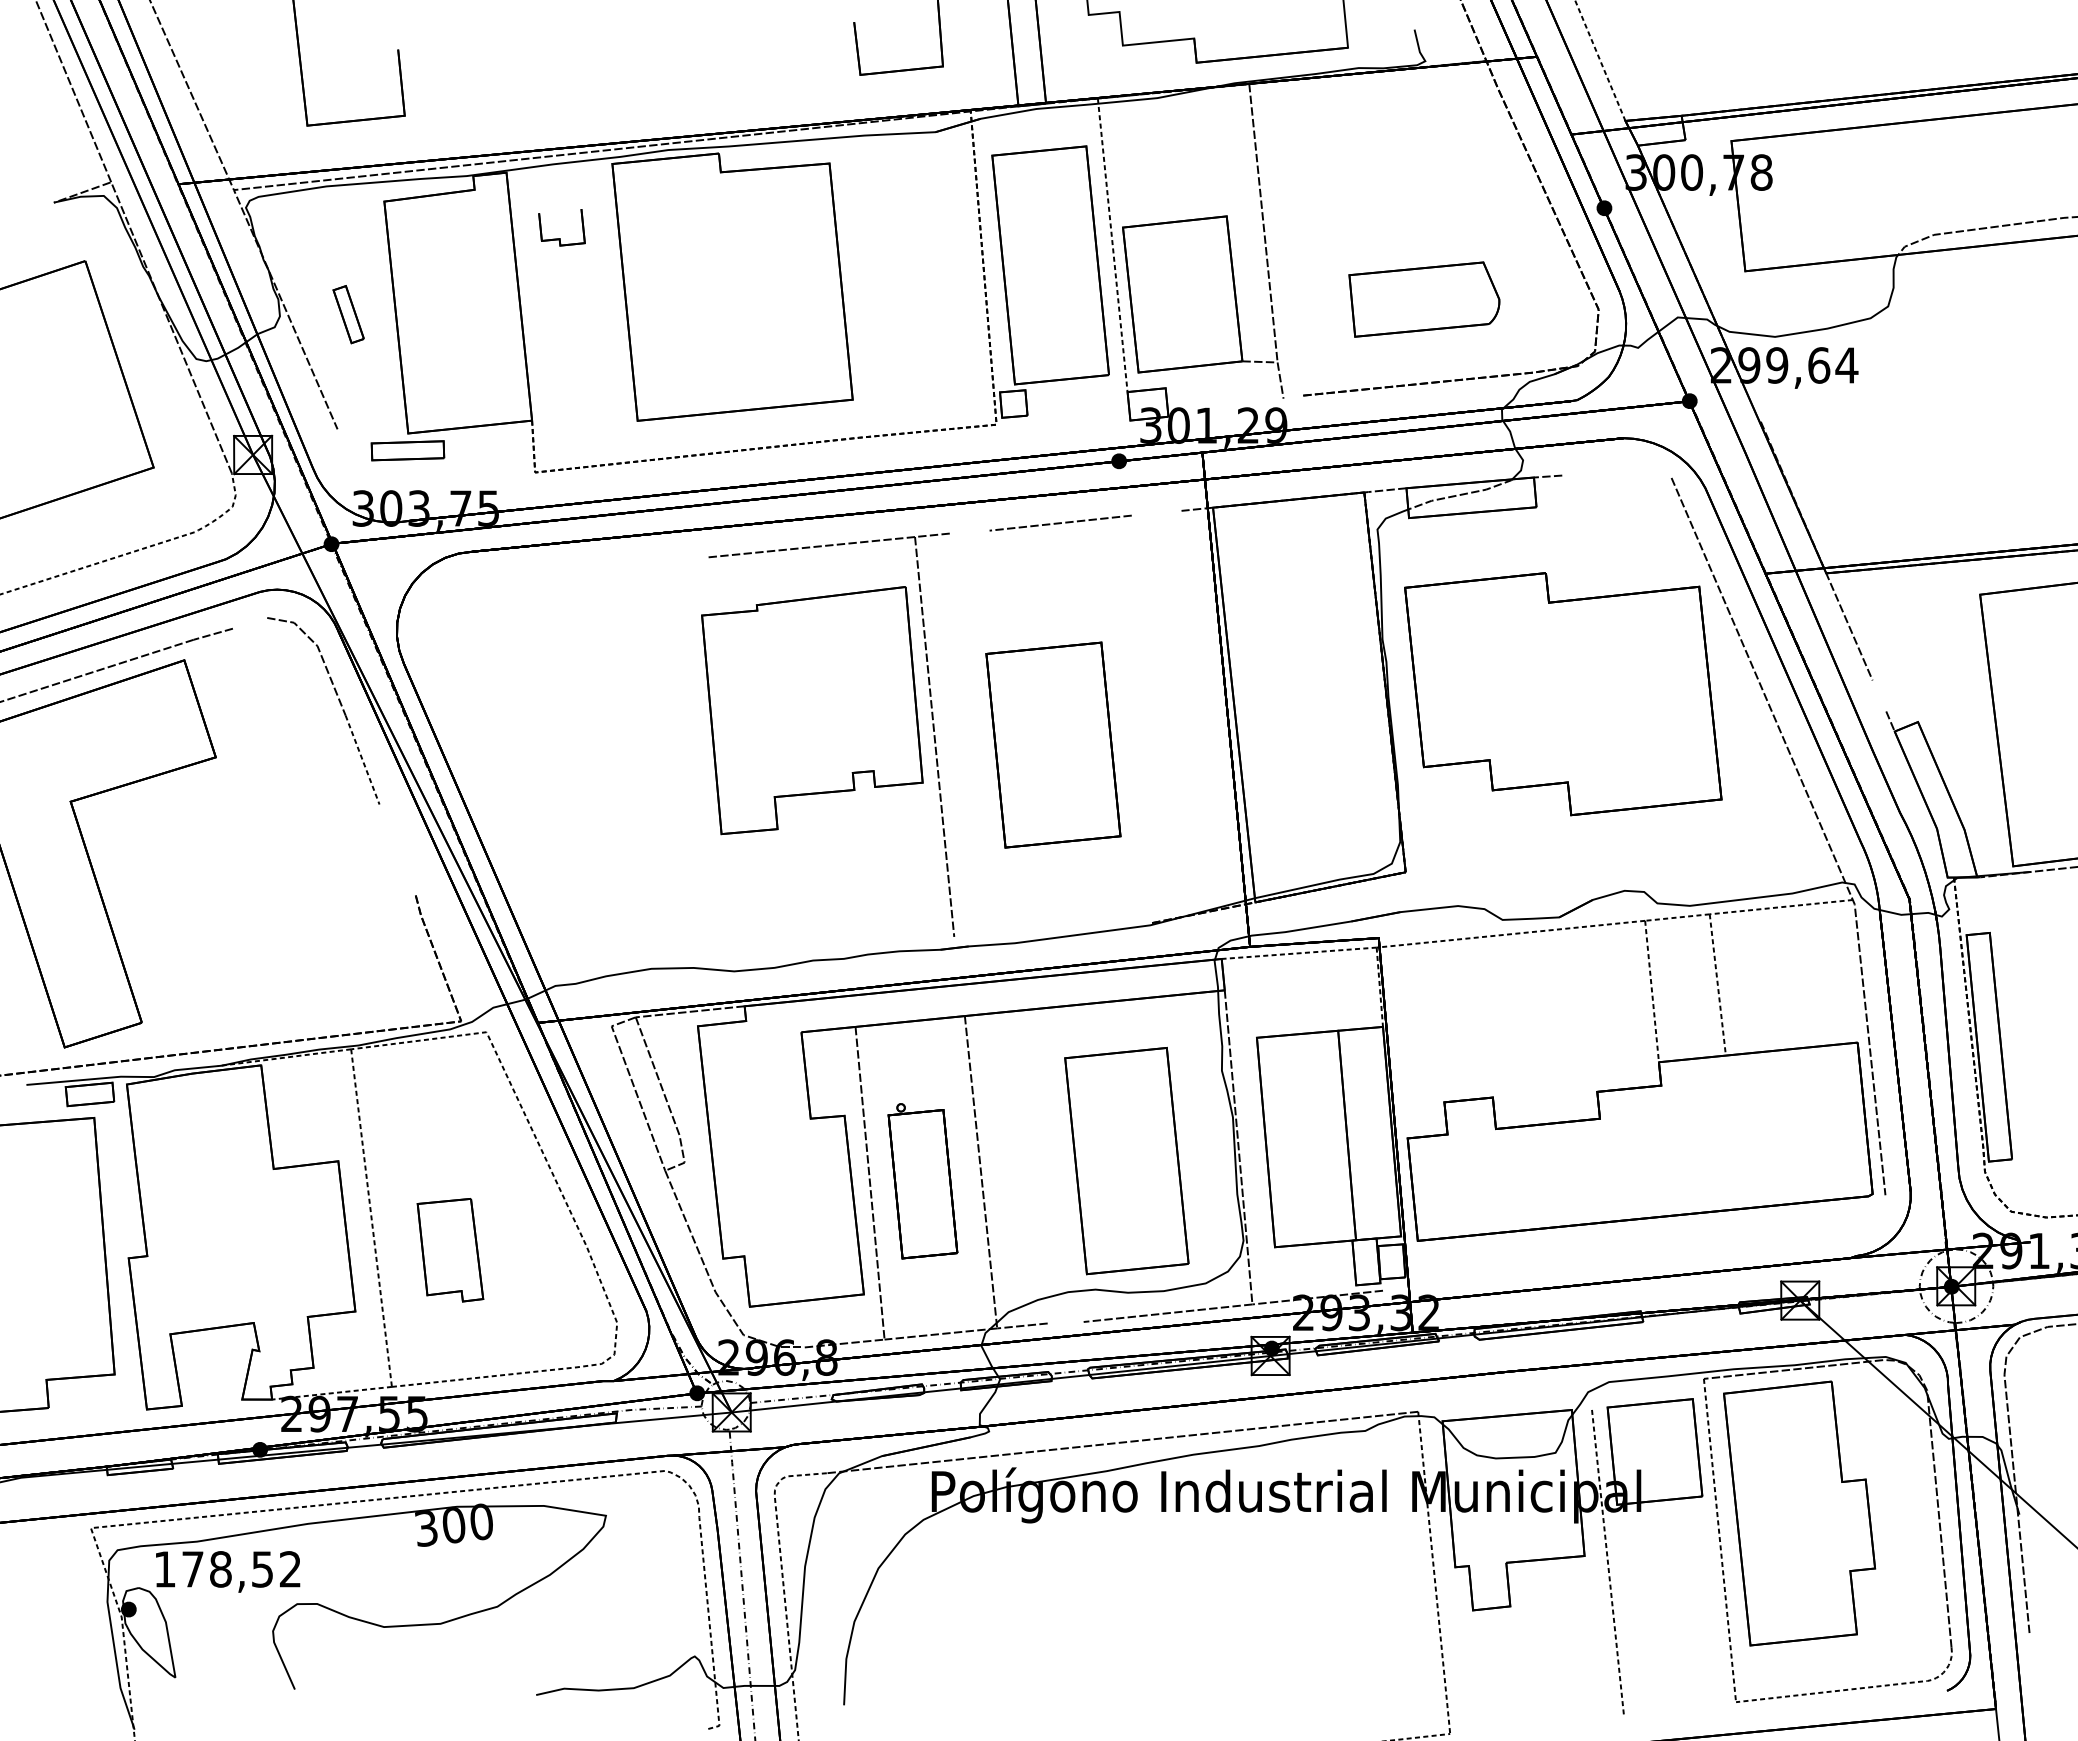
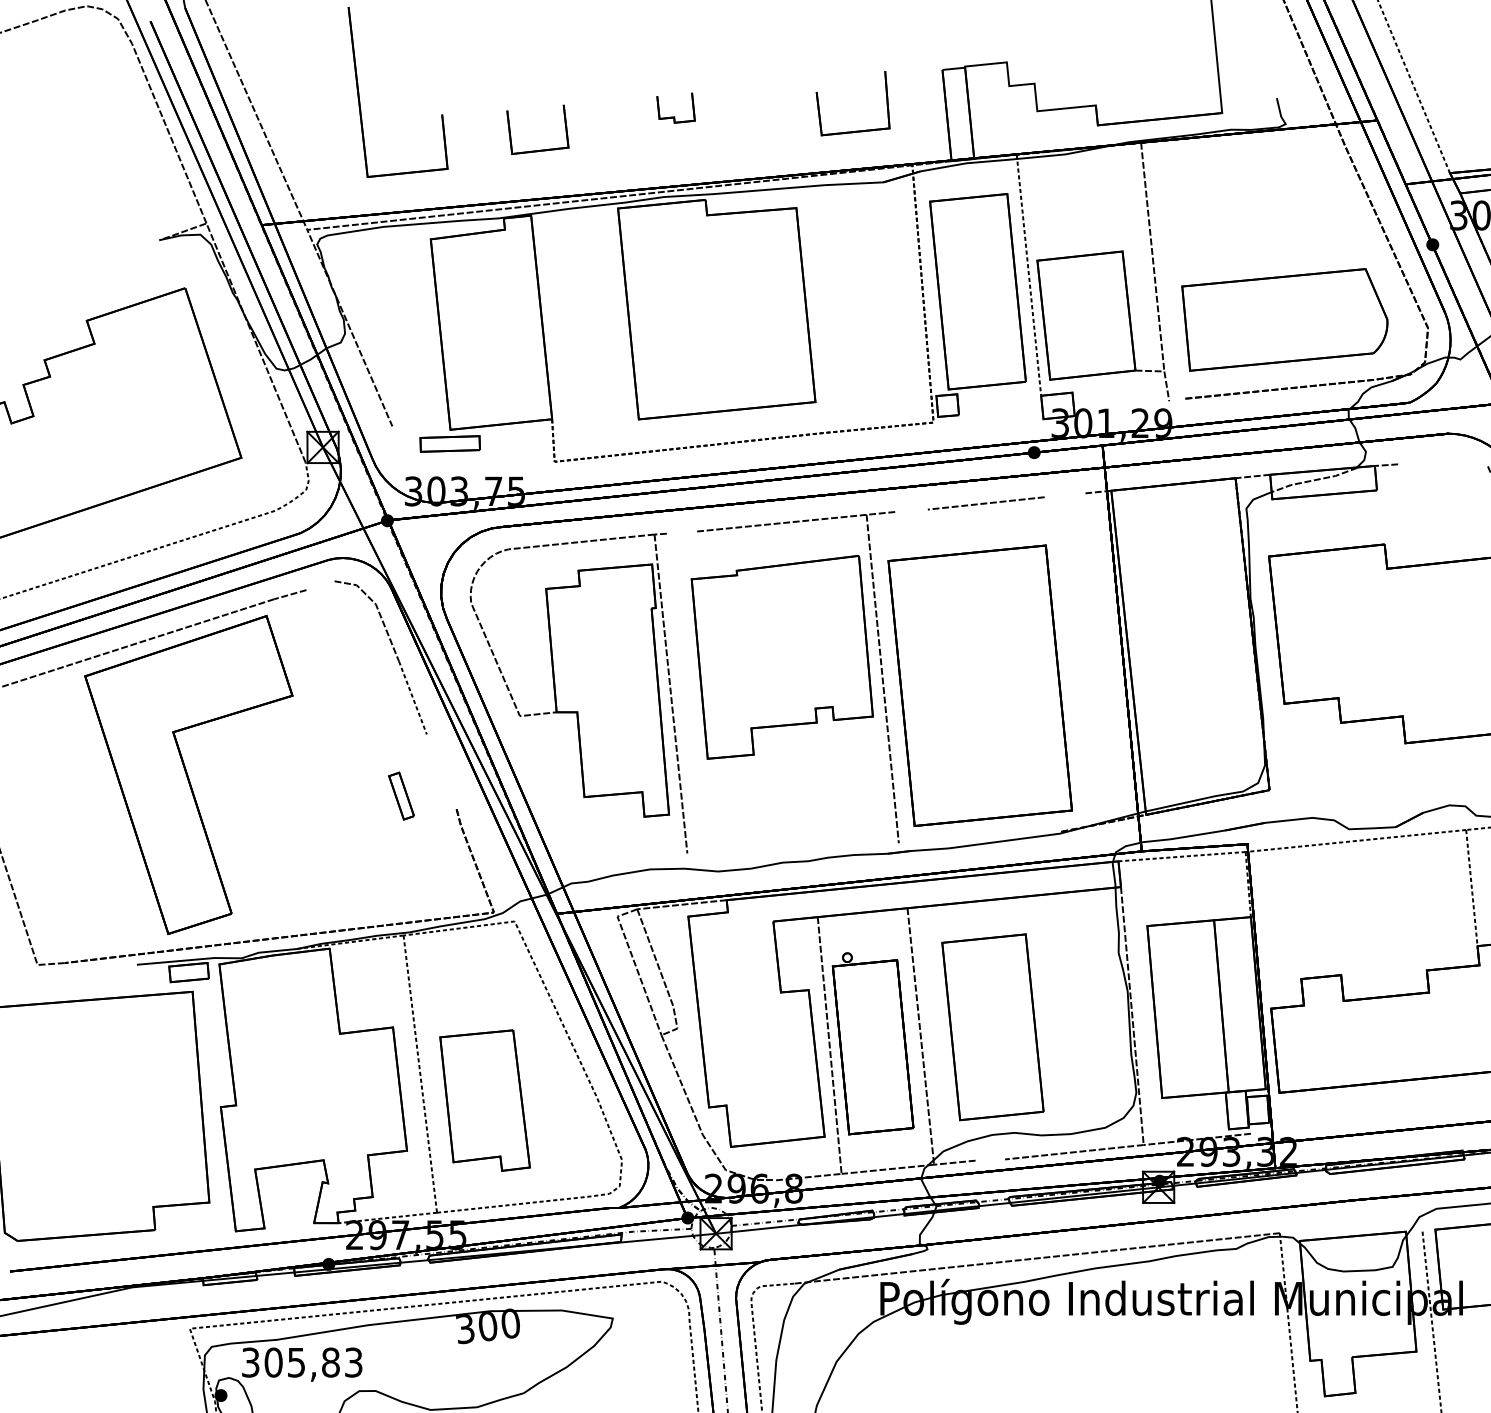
part: (517, 92) -> (540, 149), added
part: (560, 238) -> (674, 116), moved
part: (1424, 299) -> (1284, 319), size x1.67
part: (348, 314) -> (401, 796), moved
part: (1053, 744) -> (980, 685), size x1.67
part: (564, 754) -> (578, 693), added
part: (1126, 1161) -> (992, 1027), moved
part: (922, 1181) -> (872, 1044), size x1.43
part: (450, 1249) -> (485, 1099), size x1.67
text: (227, 1569) -> (302, 1362), 178,52 -> 305,83

